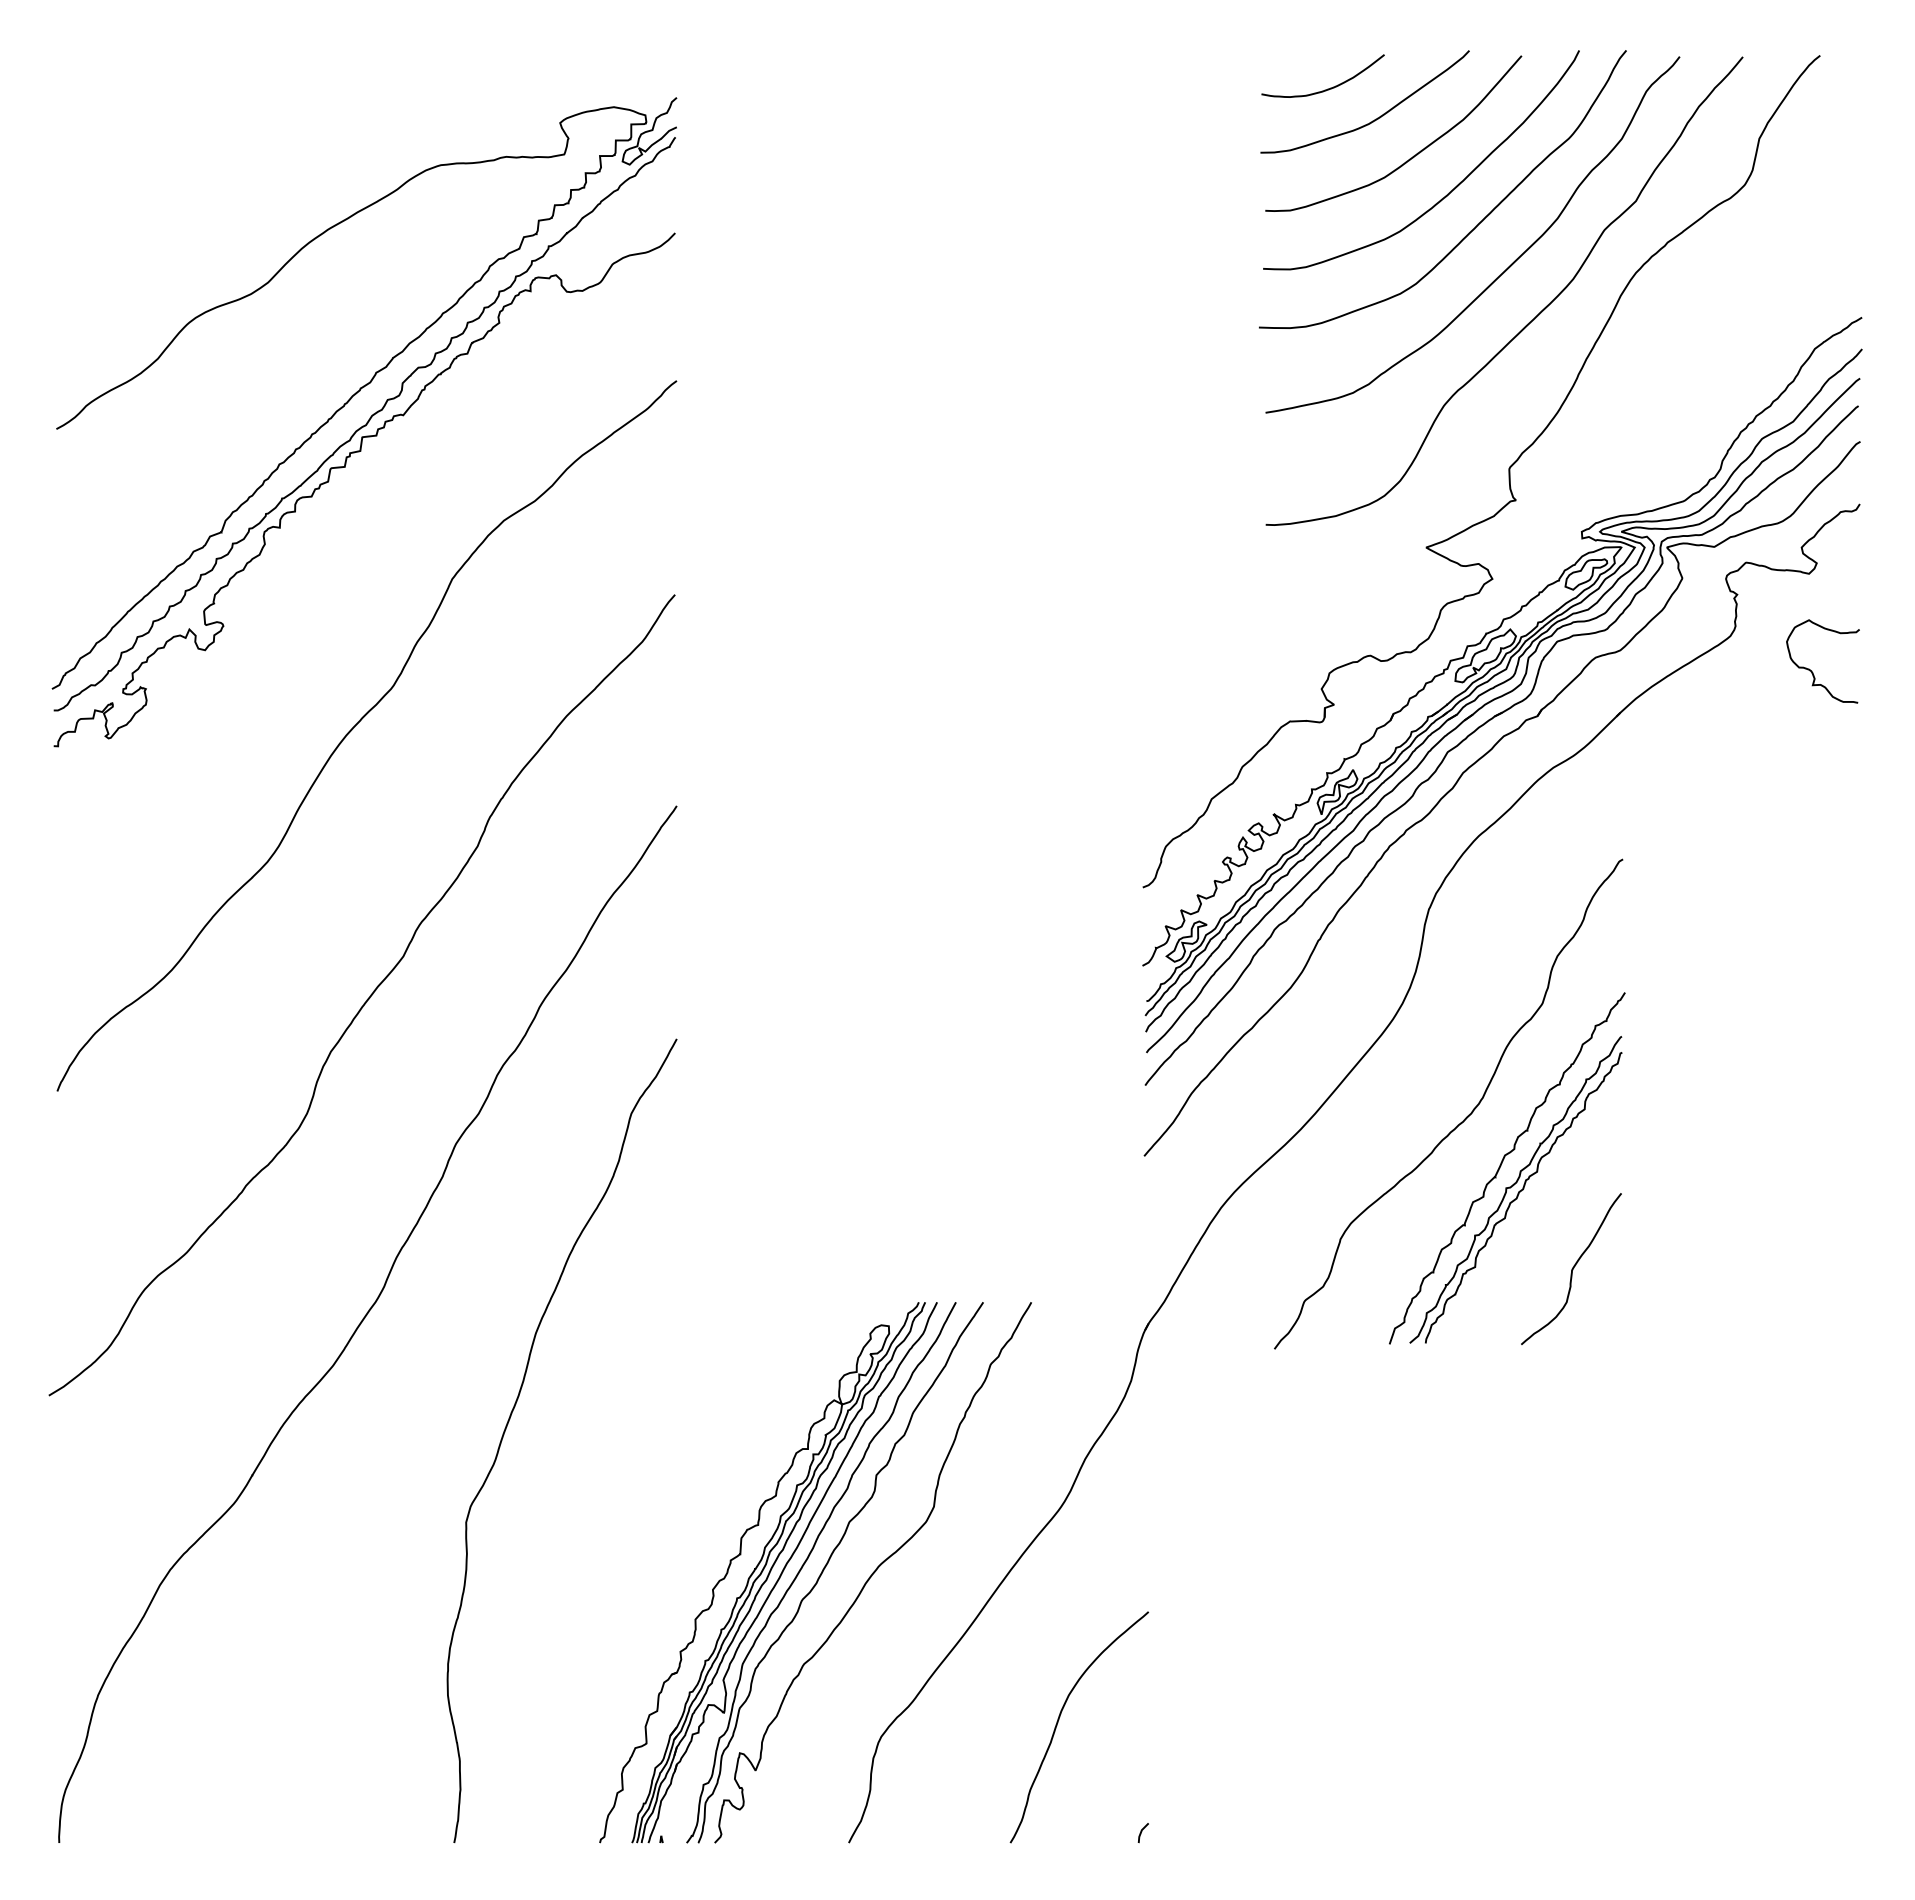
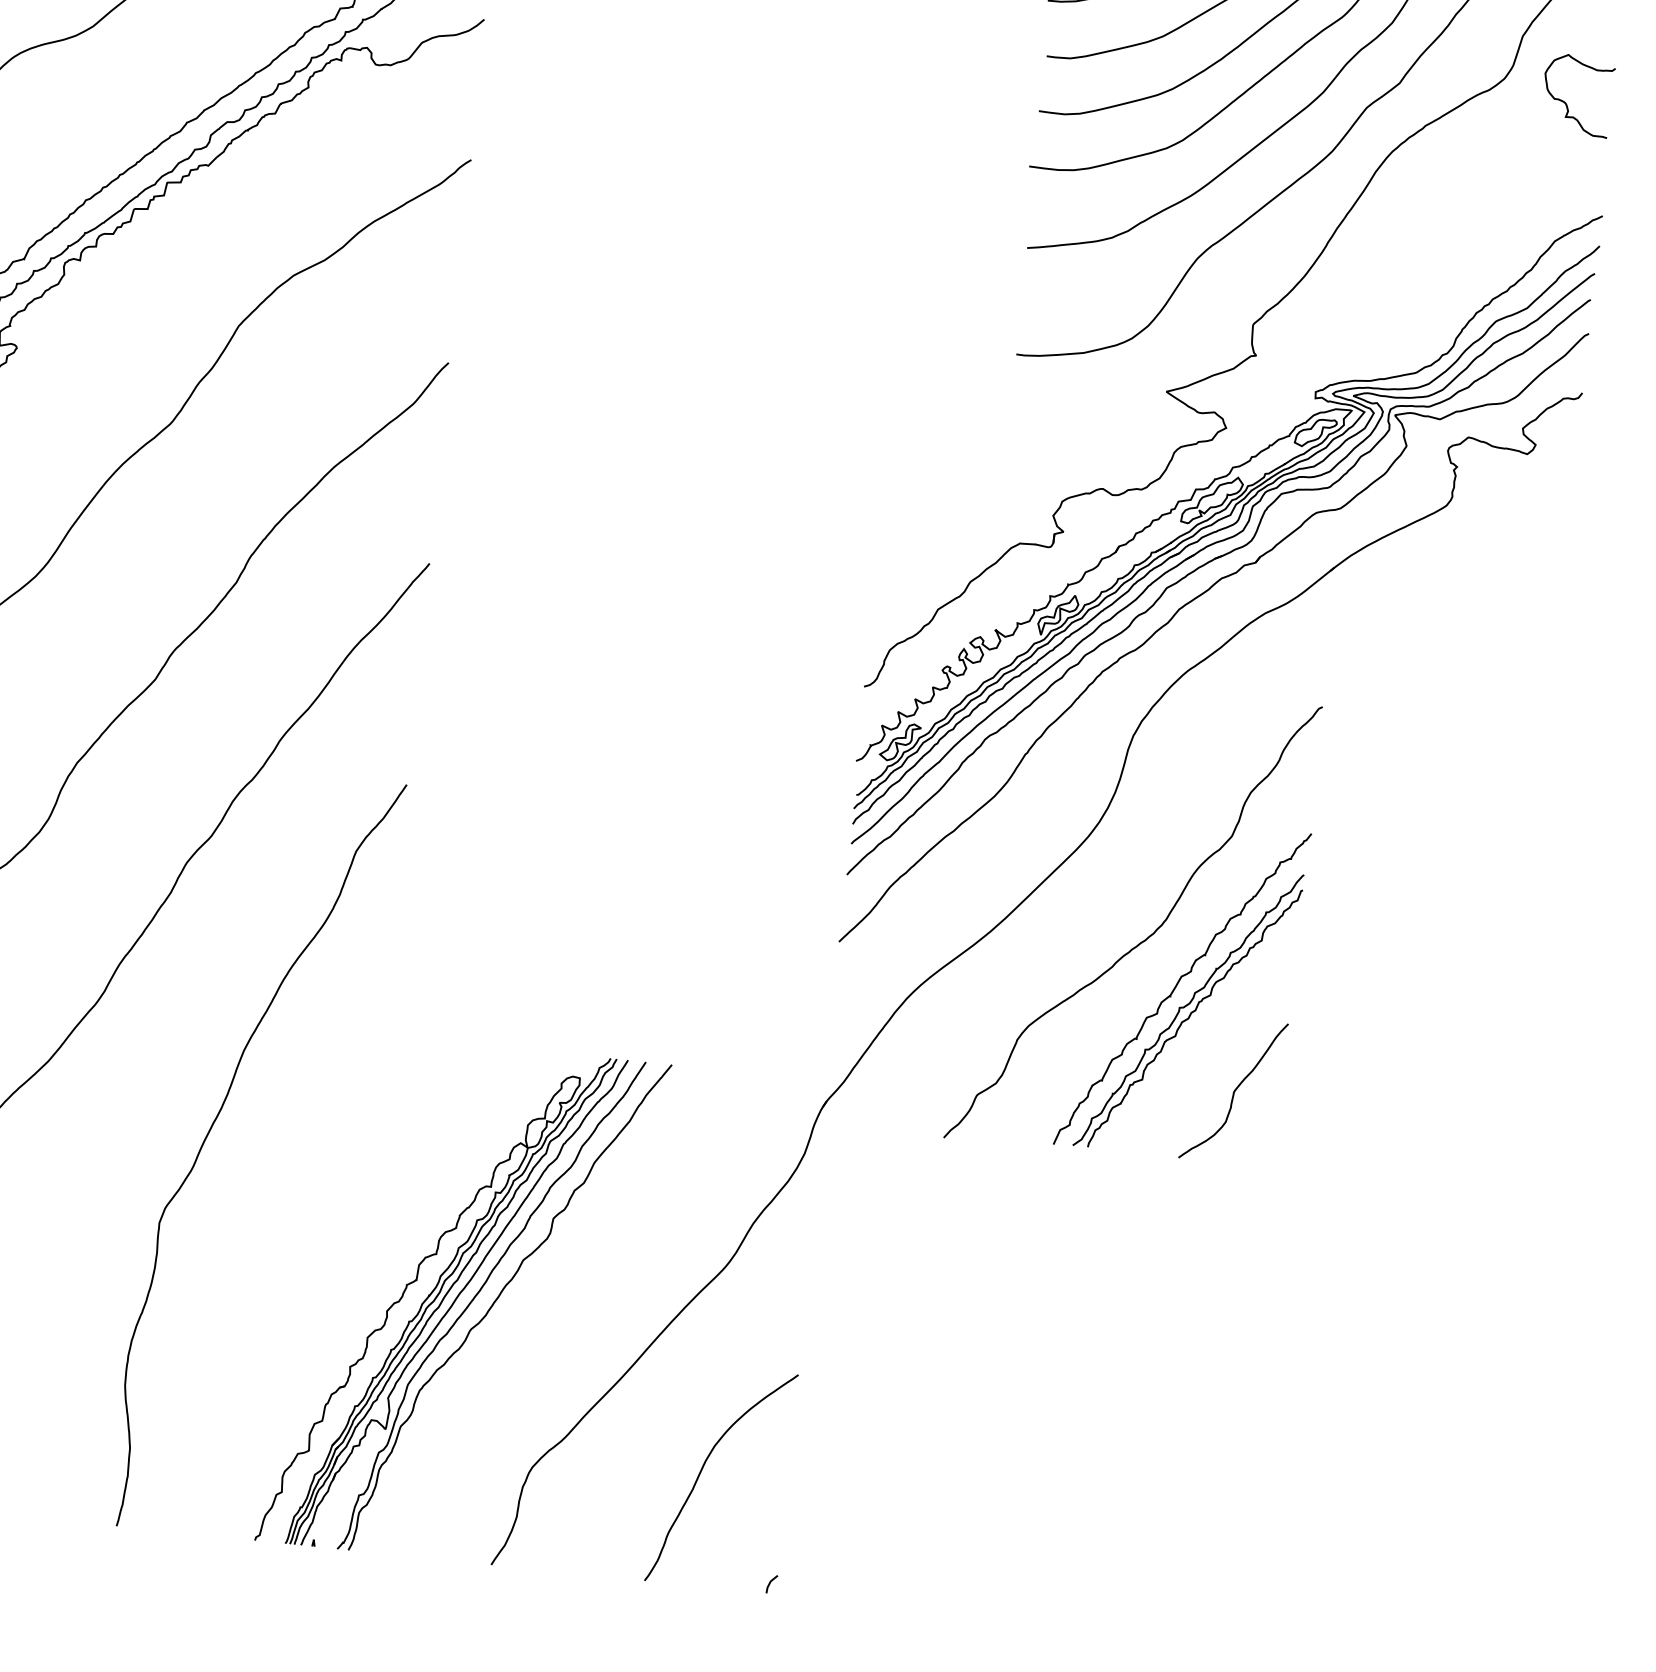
curve: (1812, 671) -> (1566, 103), moved
curve: (872, 1572) -> (540, 1310), removed

